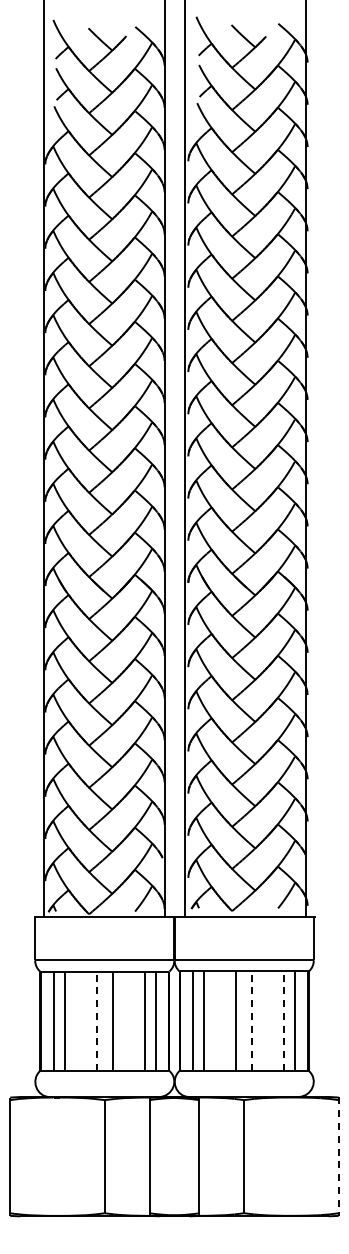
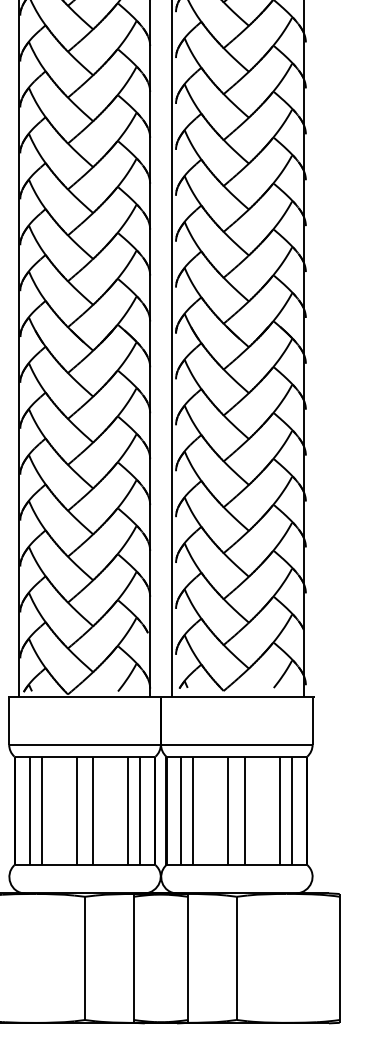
line: (97, 1021) -> (77, 811), dashed -> solid
line: (251, 1021) -> (244, 811), dashed -> solid
line: (284, 1021) -> (280, 811), dashed -> solid
line: (338, 1157) -> (339, 959), dashed -> solid

